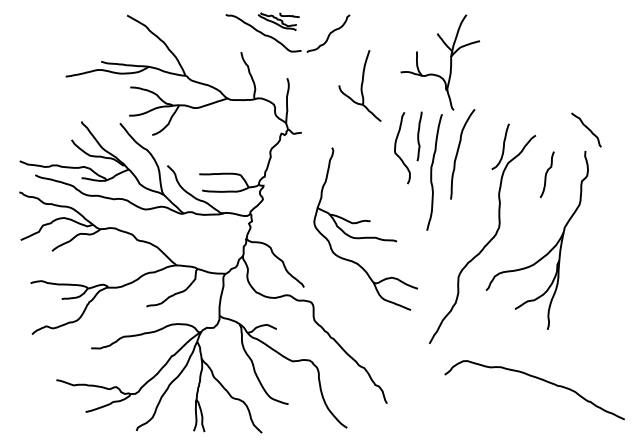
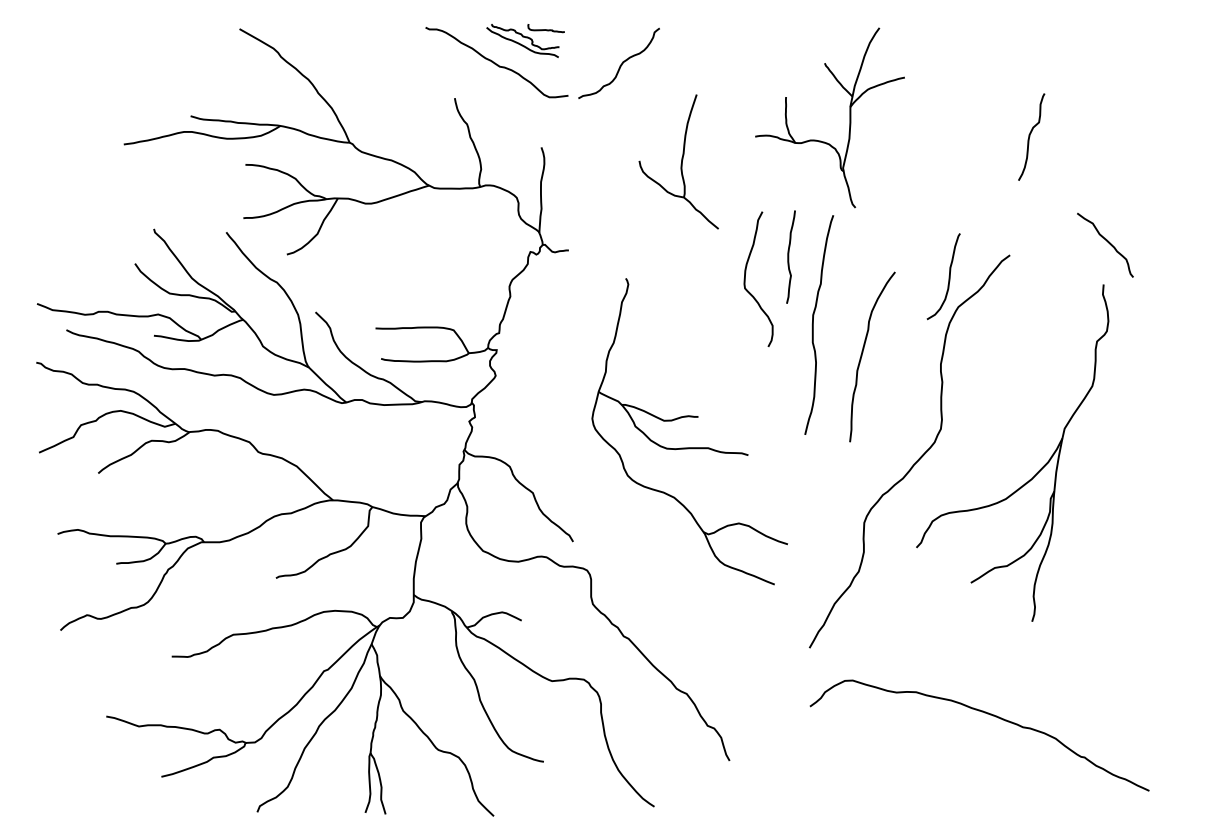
curve: (458, 152) -> (864, 353), moved
curve: (546, 174) -> (1030, 136), moved
curve: (538, 379) -> (986, 715), moved

